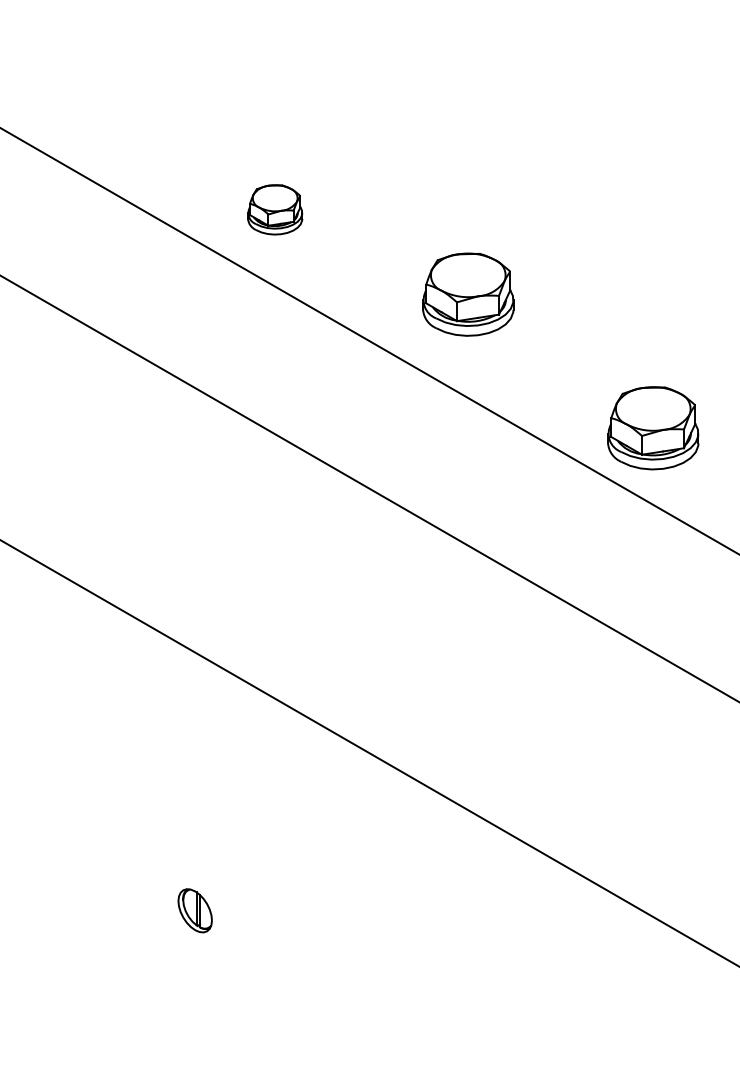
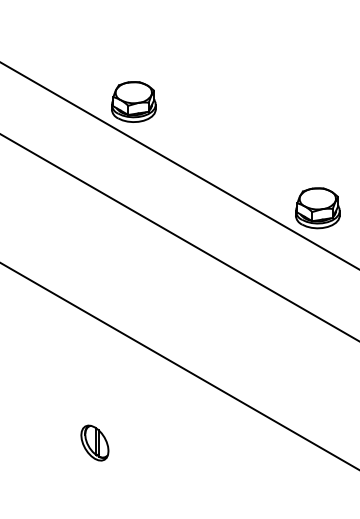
part: (274, 208) -> (133, 101), size x1.67
part: (467, 295) -> (227, 143), removed
part: (194, 909) -> (94, 442), size x1.67

